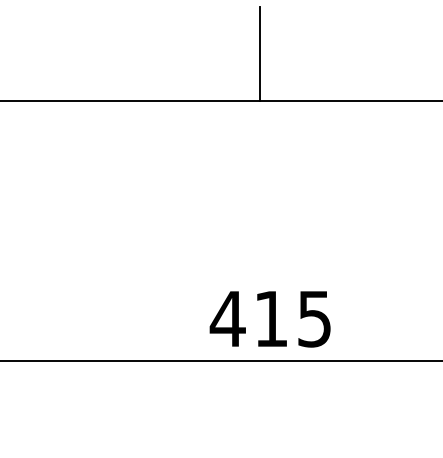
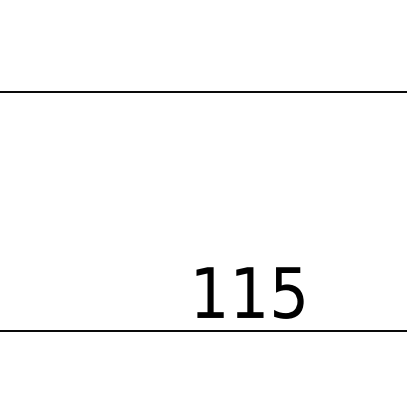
line: (259, 53) -> (238, 48), removed
text: (227, 318) -> (209, 292), 415 -> 115

